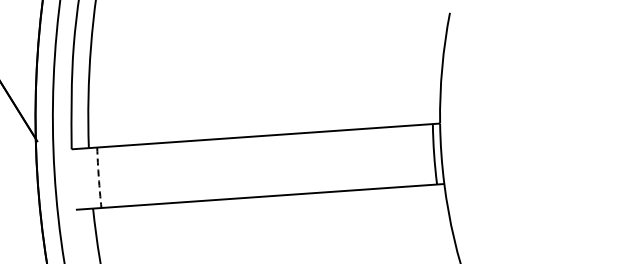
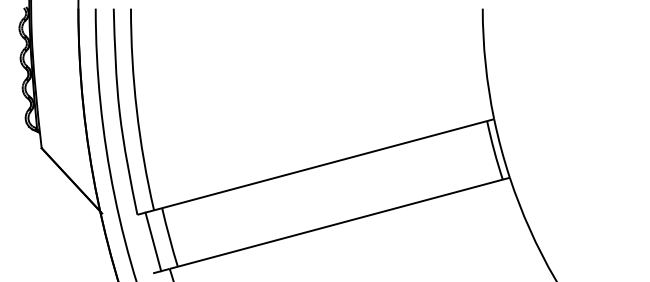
arc: (98, 177) -> (169, 237), dashed -> solid
line: (82, 178) -> (153, 241), added

